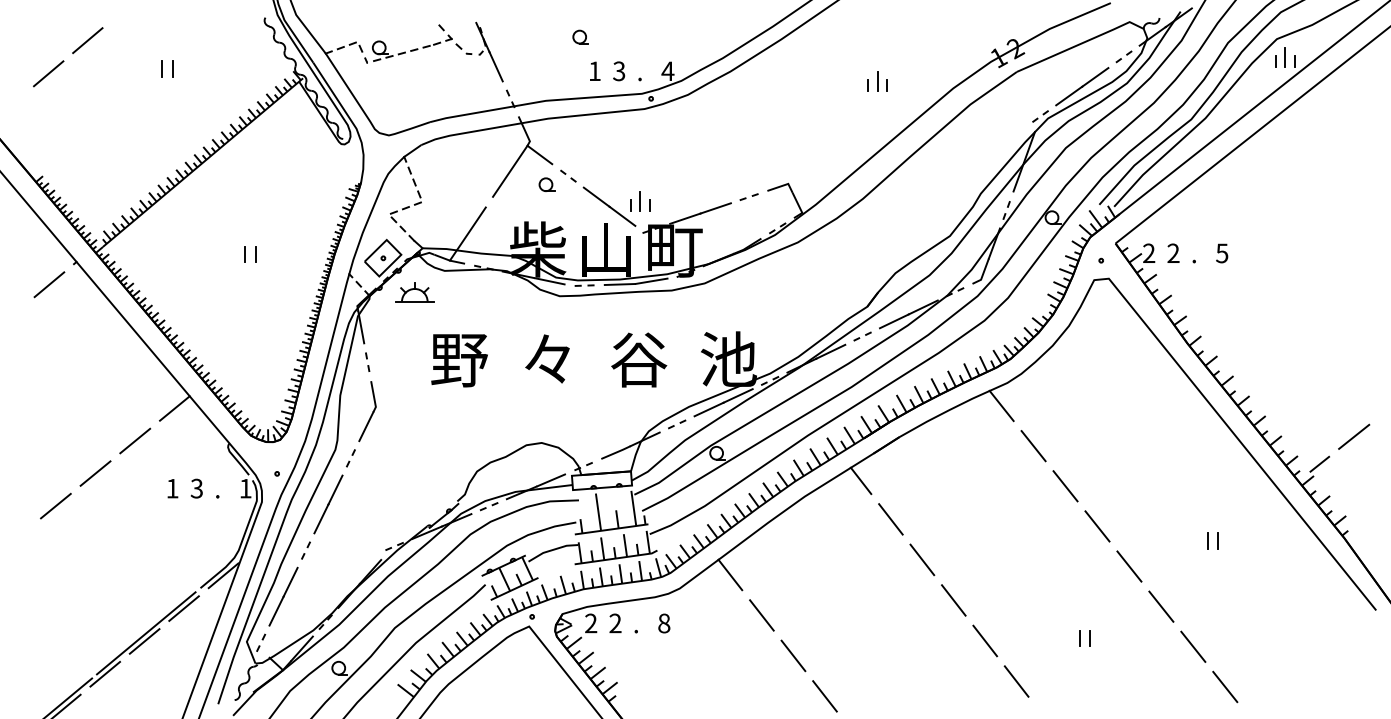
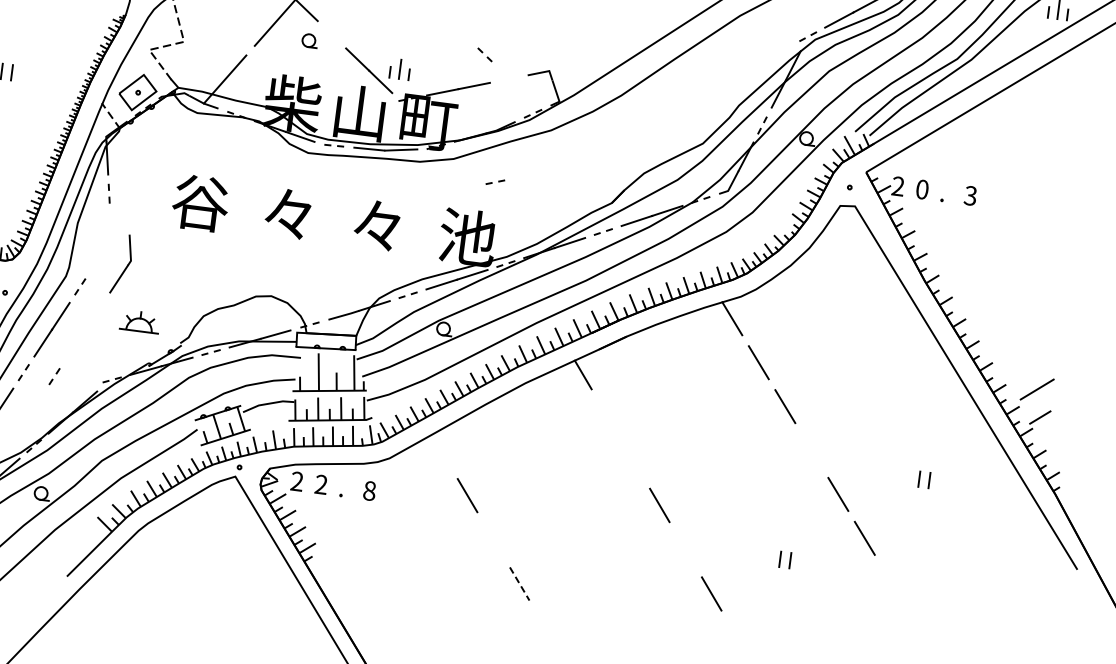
part: (568, 175) -> (485, 54), moved
part: (748, 196) -> (494, 181), moved
text: (1222, 252) -> (971, 195), 5 -> 3
text: (1173, 253) -> (922, 189), 2 -> 0
part: (414, 292) -> (139, 322), moved
text: (459, 359) -> (200, 202), 野 -> 谷
text: (639, 359) -> (379, 226), 谷 -> 々
part: (367, 411) -> (122, 264), moved
line: (1354, 436) -> (1037, 389), moved
line: (890, 519) -> (607, 417), removed
line: (1097, 526) -> (811, 450), removed
part: (336, 550) -> (54, 376), added
line: (922, 559) -> (634, 460), removed
line: (730, 574) -> (441, 450), removed
line: (985, 640) -> (686, 549), removed
line: (1193, 646) -> (891, 581), removed
line: (793, 655) -> (493, 539), removed
line: (1225, 686) -> (918, 625), removed
line: (825, 696) -> (520, 584), solid -> dashed

